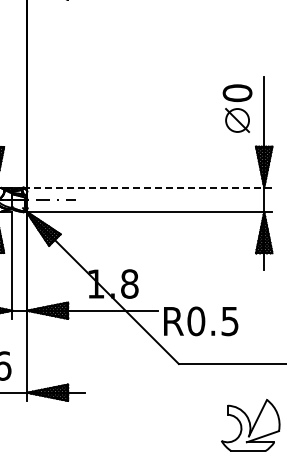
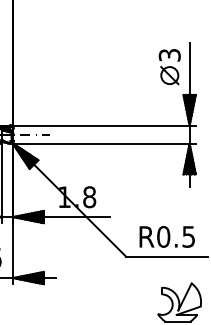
text: (237, 93) -> (169, 55), 0 -> 3
line: (147, 187) -> (102, 125), dashed -> solid
text: (201, 321) -> (167, 236), moved

